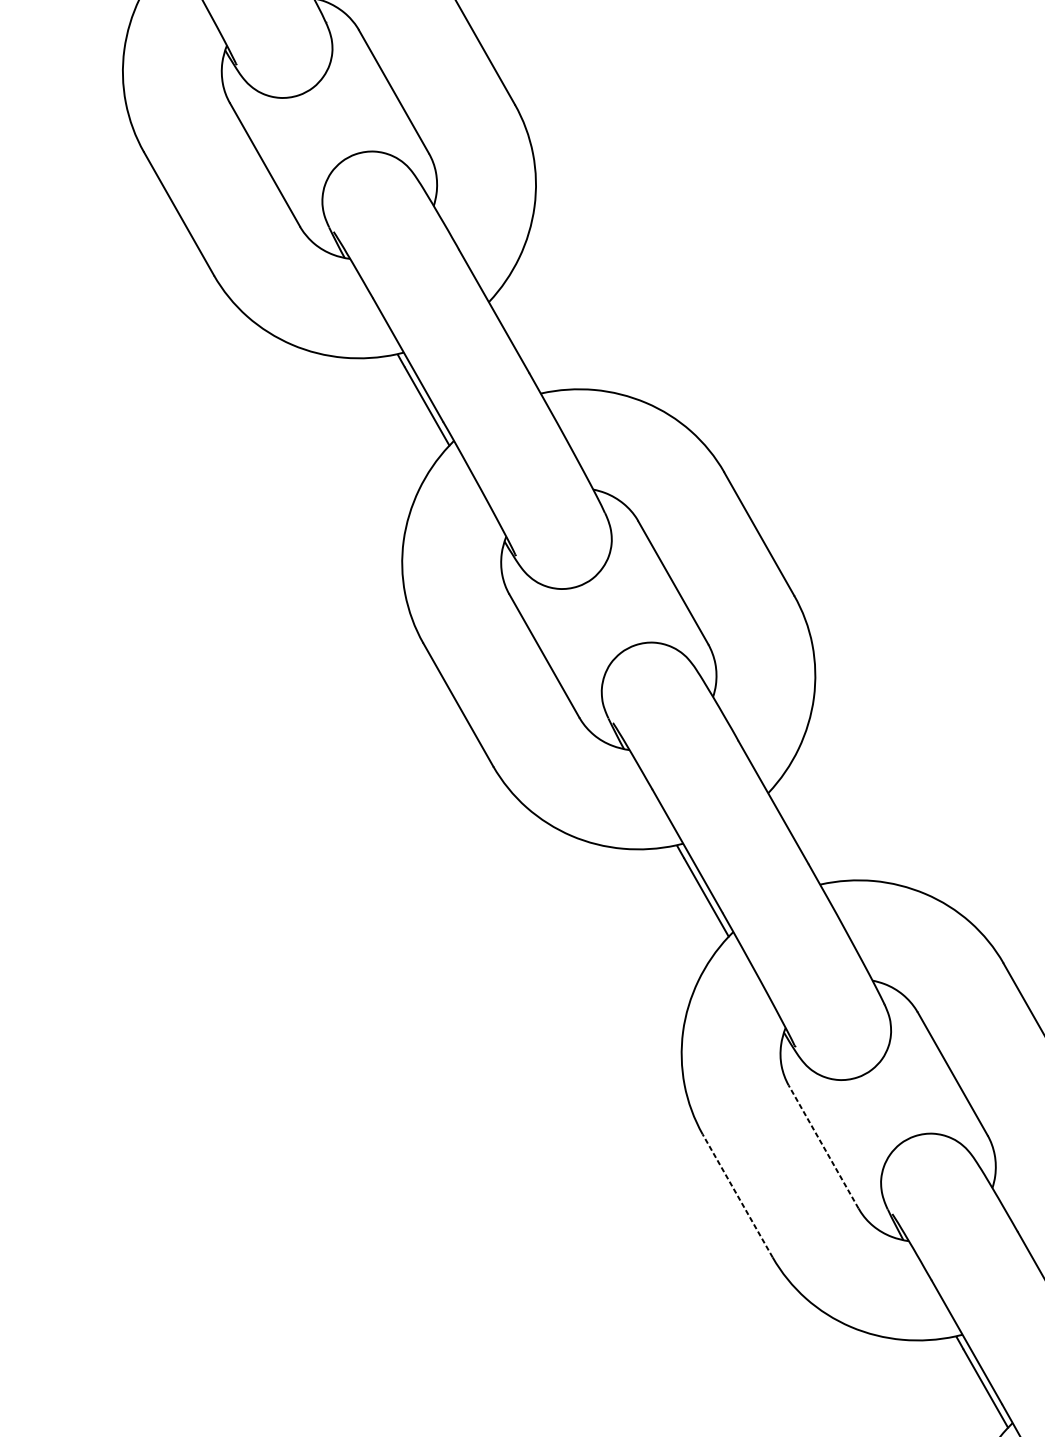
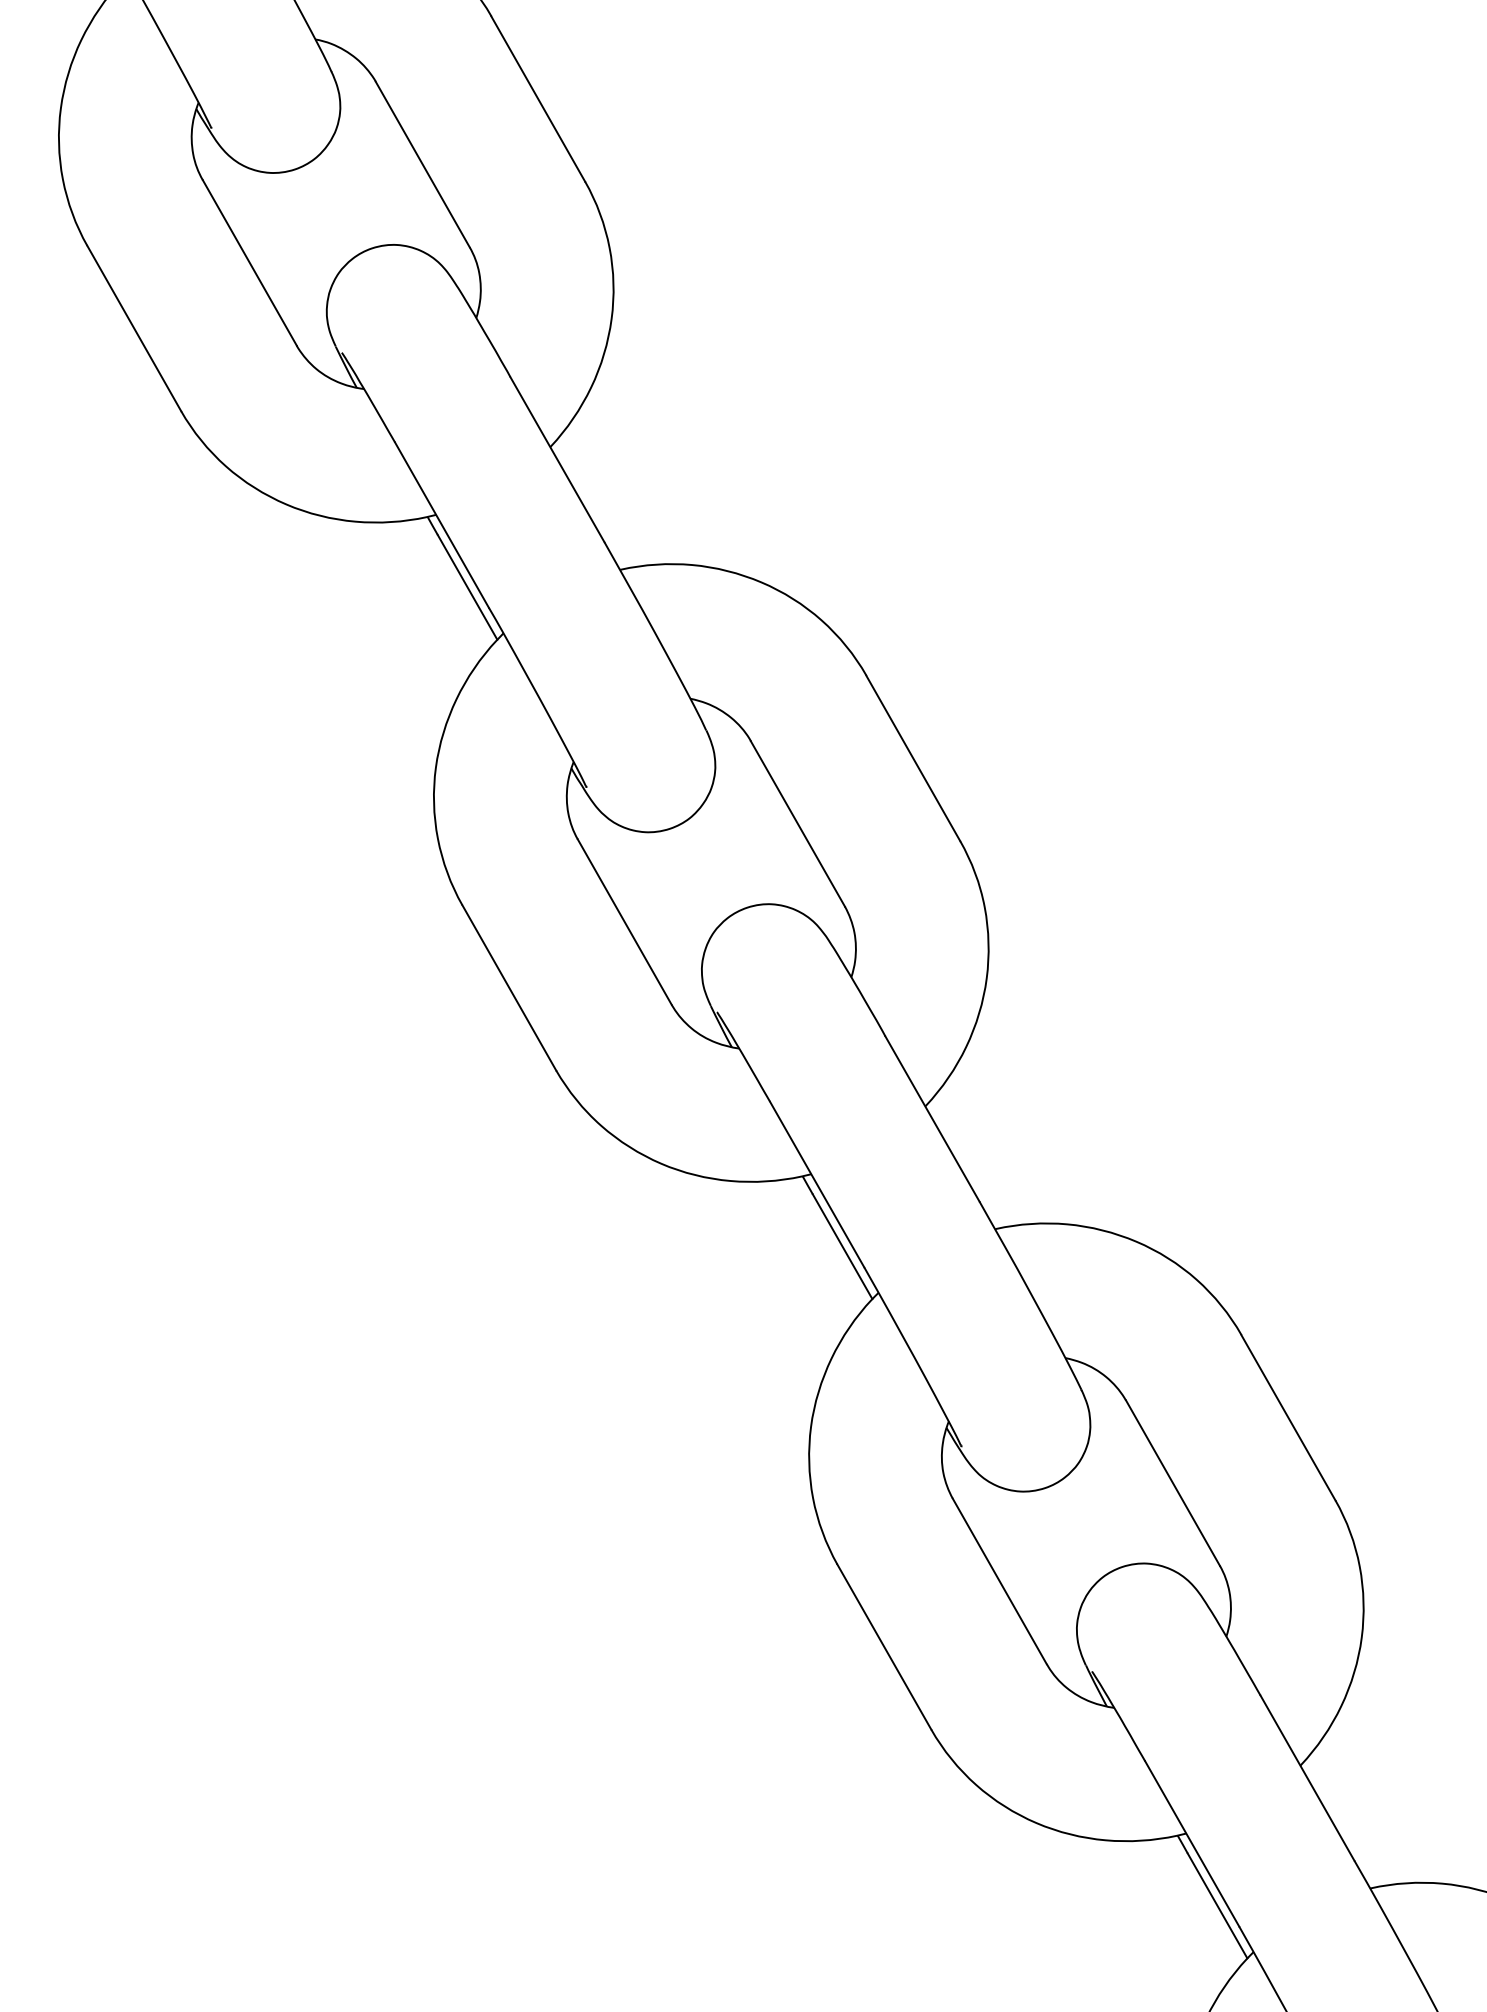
line: (823, 1147) -> (999, 1581), dashed -> solid
line: (737, 1195) -> (884, 1646), dashed -> solid

